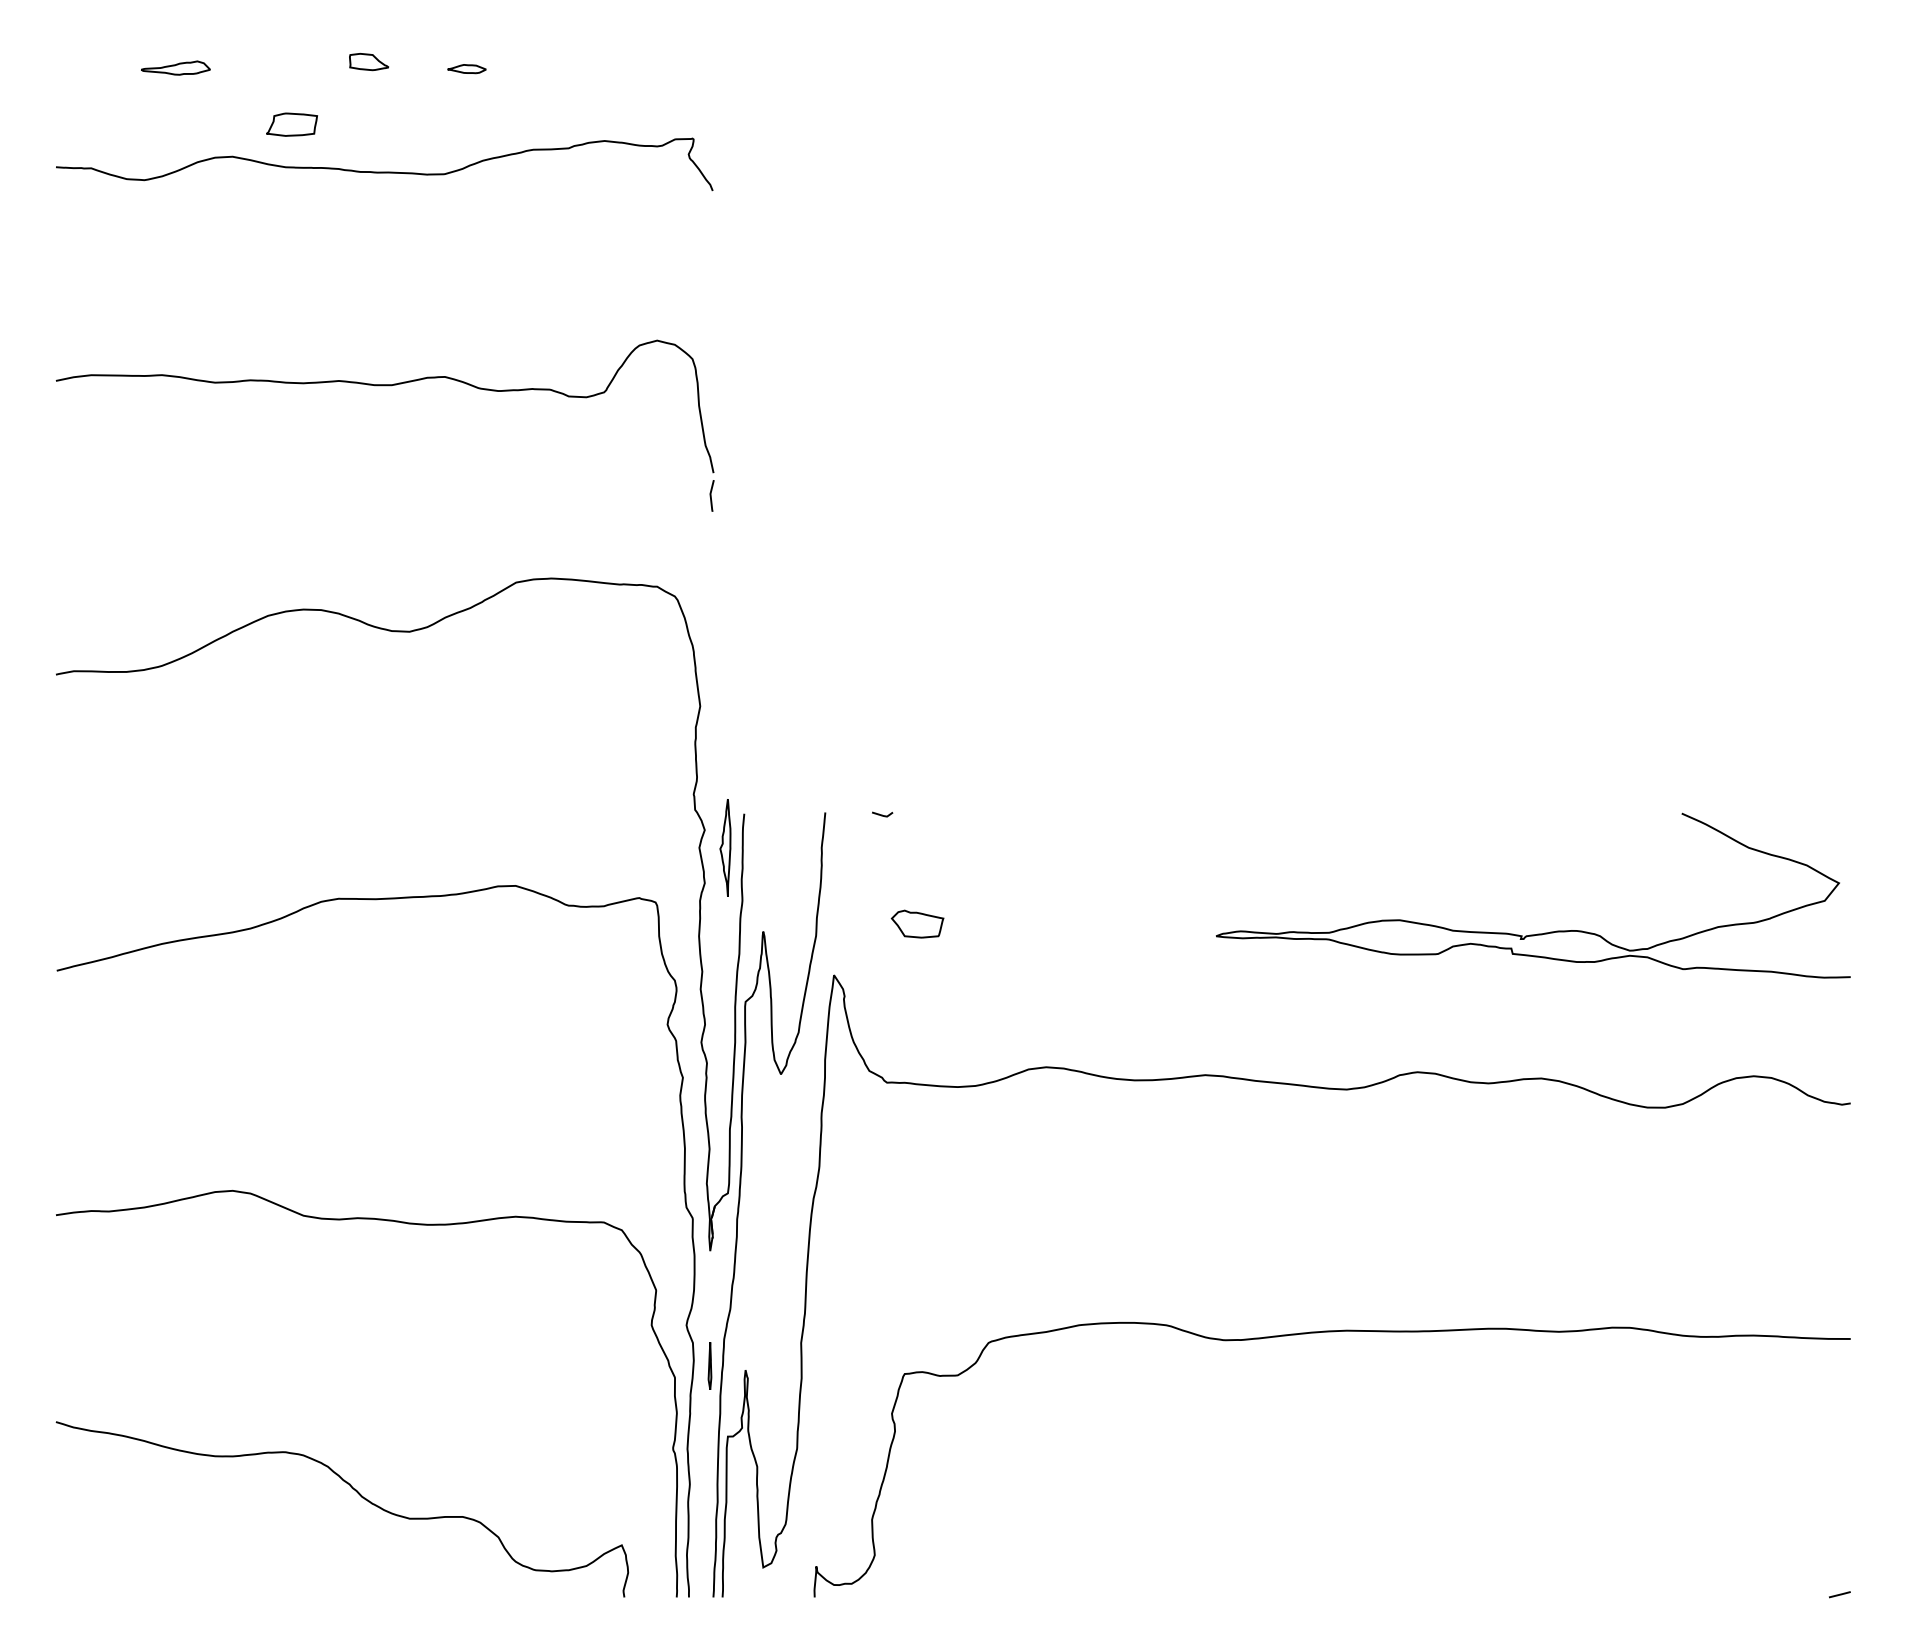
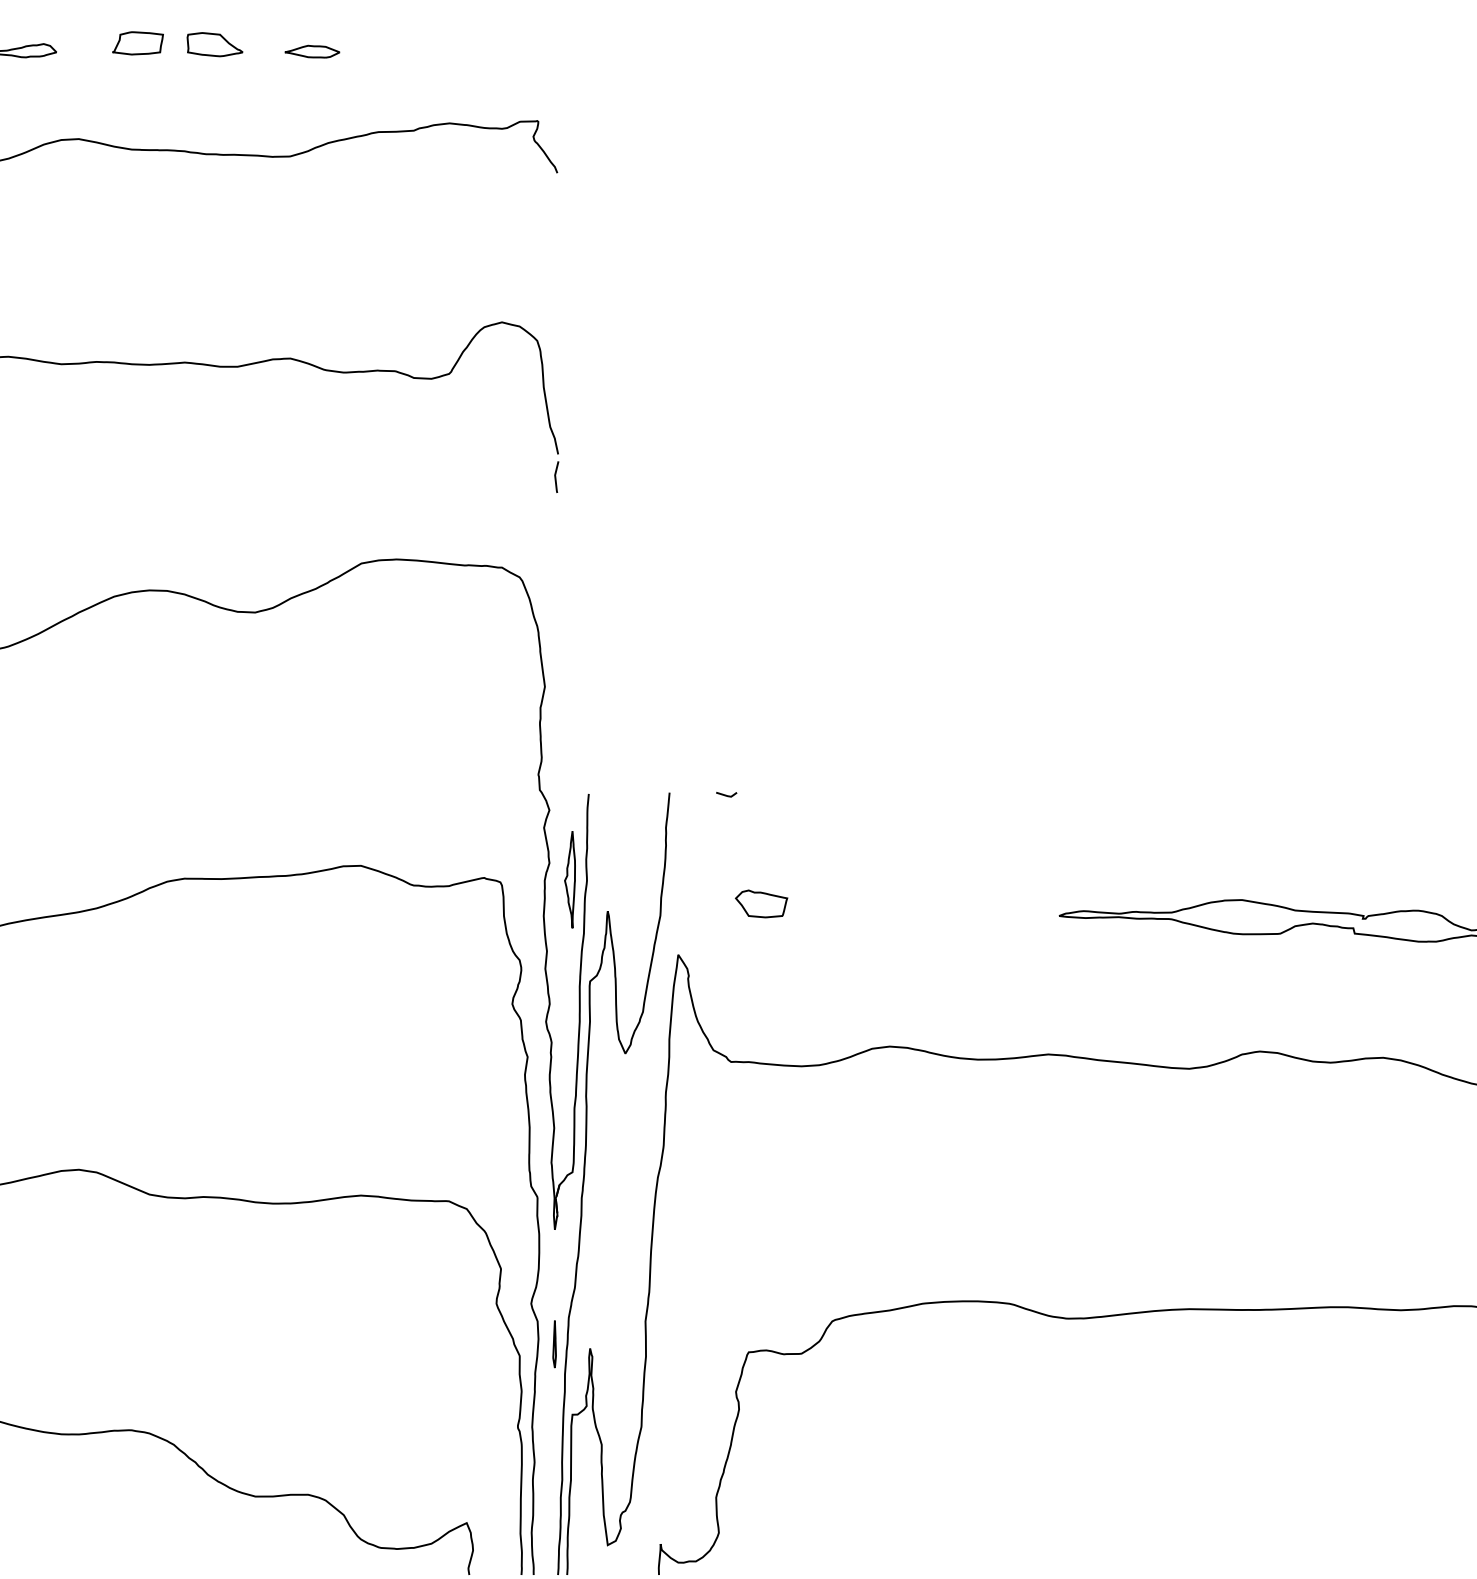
part: (368, 61) -> (214, 44), size x1.43
part: (466, 68) -> (311, 51), size x1.43
part: (292, 124) -> (138, 43), moved
part: (725, 847) -> (570, 879), moved

